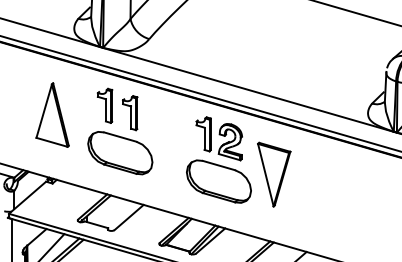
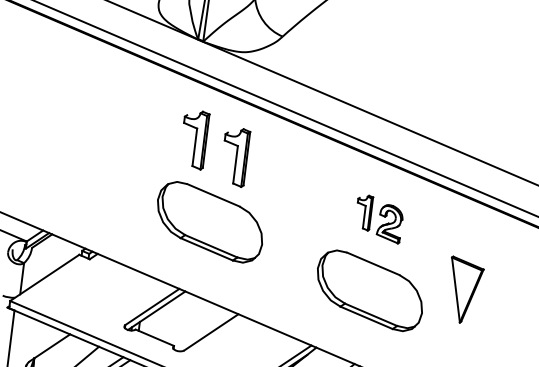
part: (52, 114) -> (104, 143), removed
part: (218, 138) -> (378, 218), size x0.6
part: (274, 174) -> (464, 290), size x0.6

